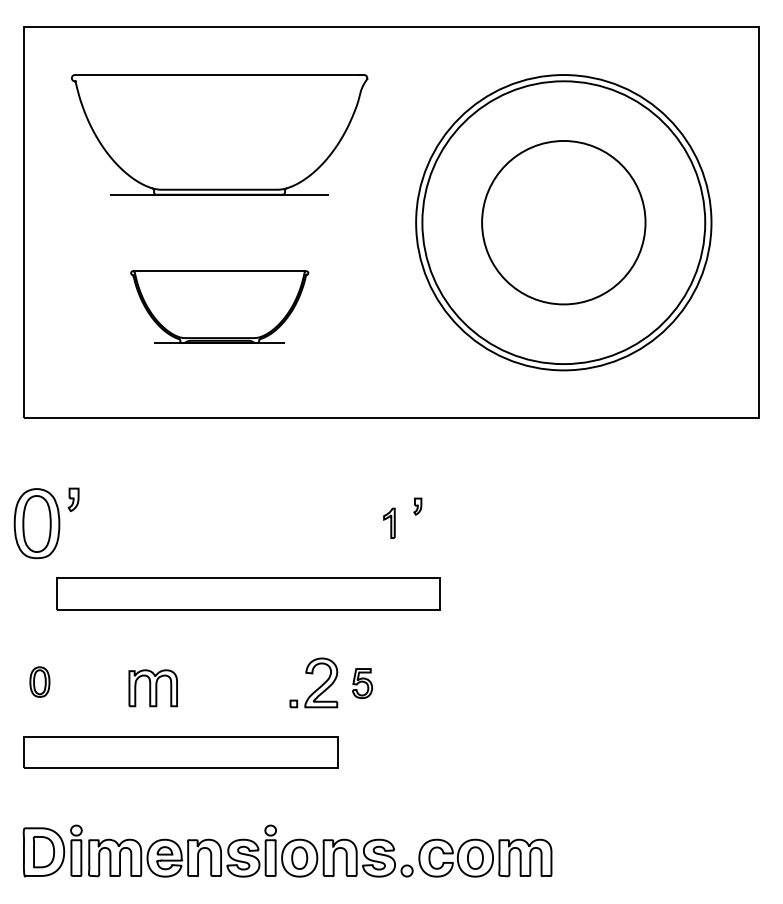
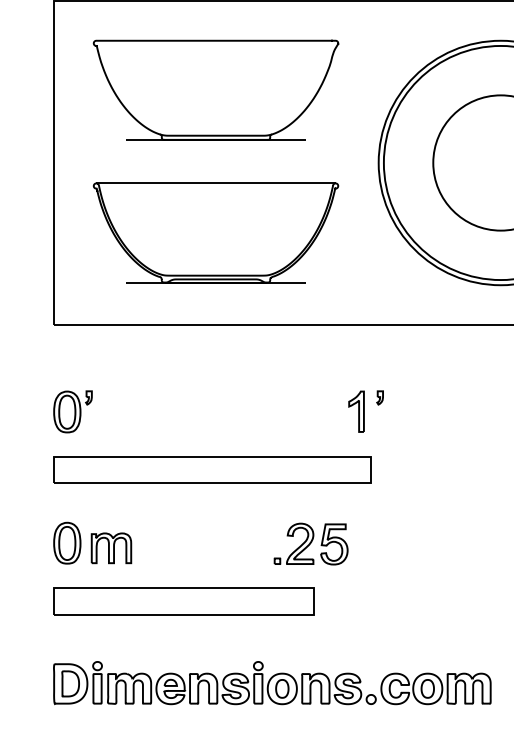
part: (219, 306) -> (215, 232), size x1.67
part: (46, 523) -> (72, 411), size x0.71
part: (389, 523) -> (356, 411), size x1.67
part: (248, 593) -> (212, 469), moved
part: (39, 681) -> (66, 542), size x1.67
part: (362, 683) -> (334, 544), size x1.67
part: (152, 688) -> (110, 548), moved

